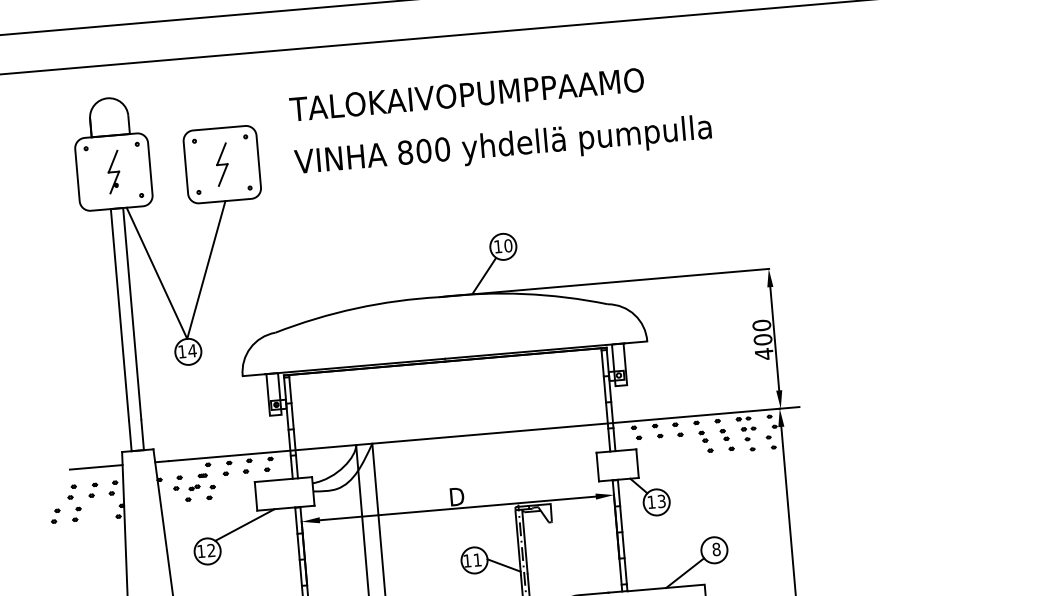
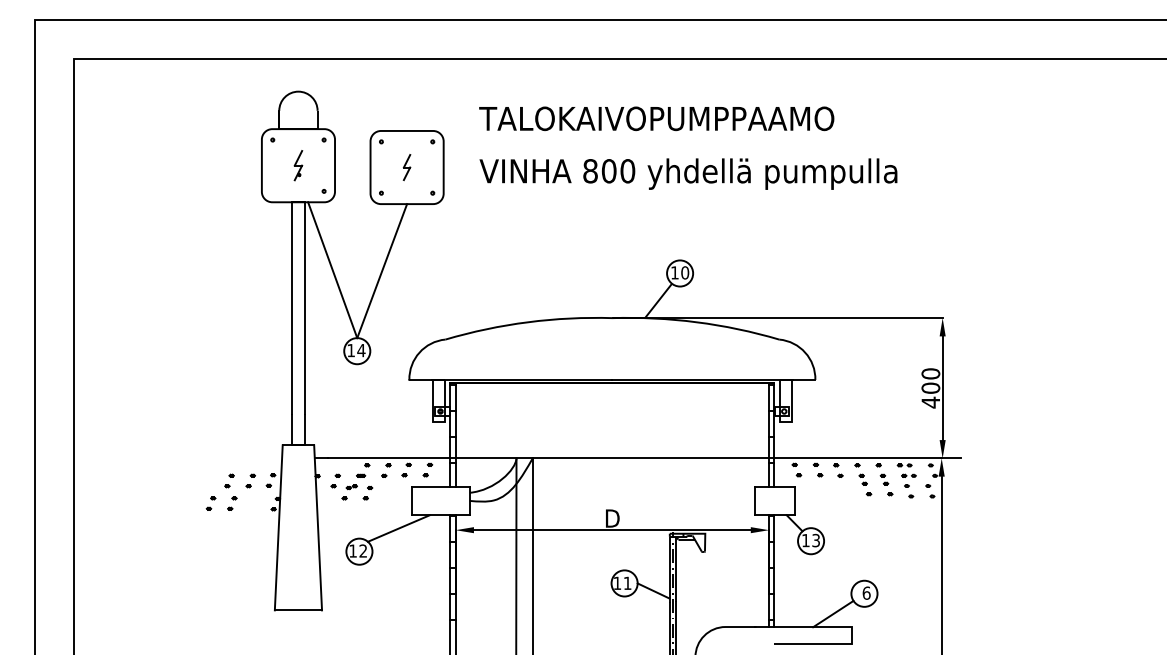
part: (221, 164) -> (406, 167), size x0.6
part: (113, 171) -> (298, 165), size x0.7
line: (96, 467) -> (255, 458), removed
text: (716, 548) -> (866, 592), 8 -> 6

